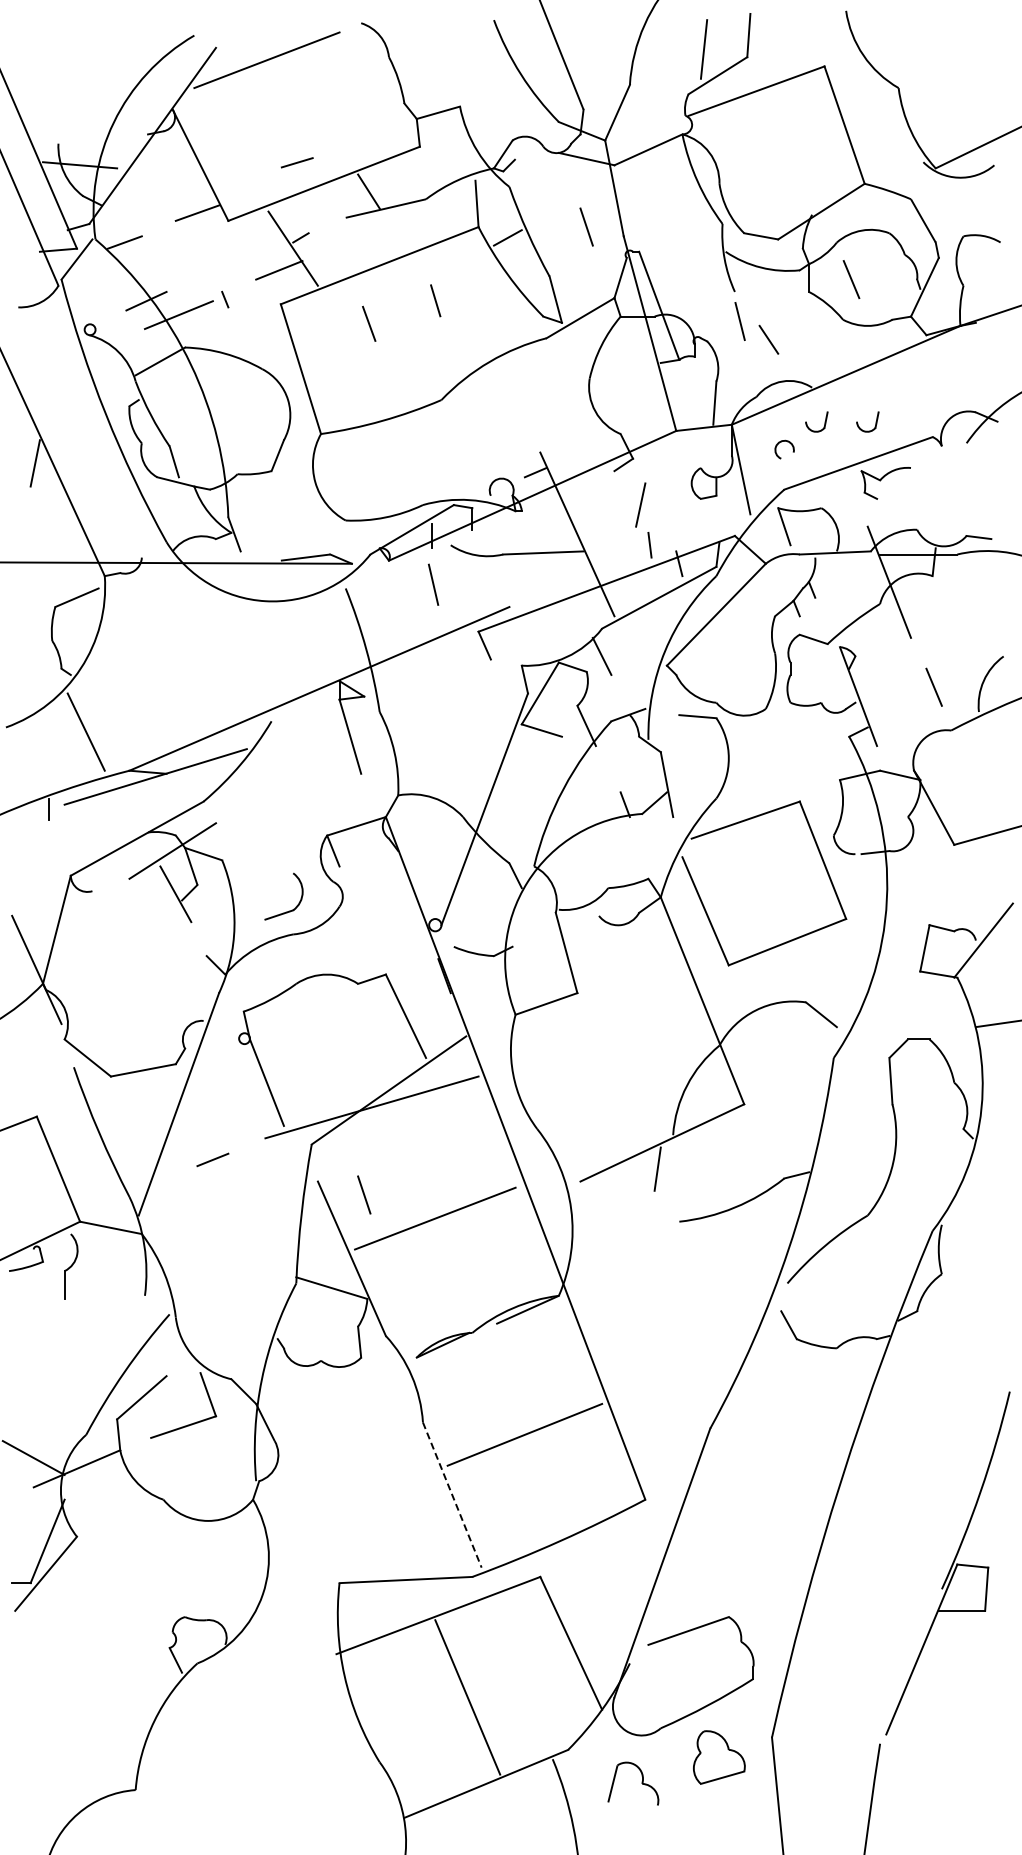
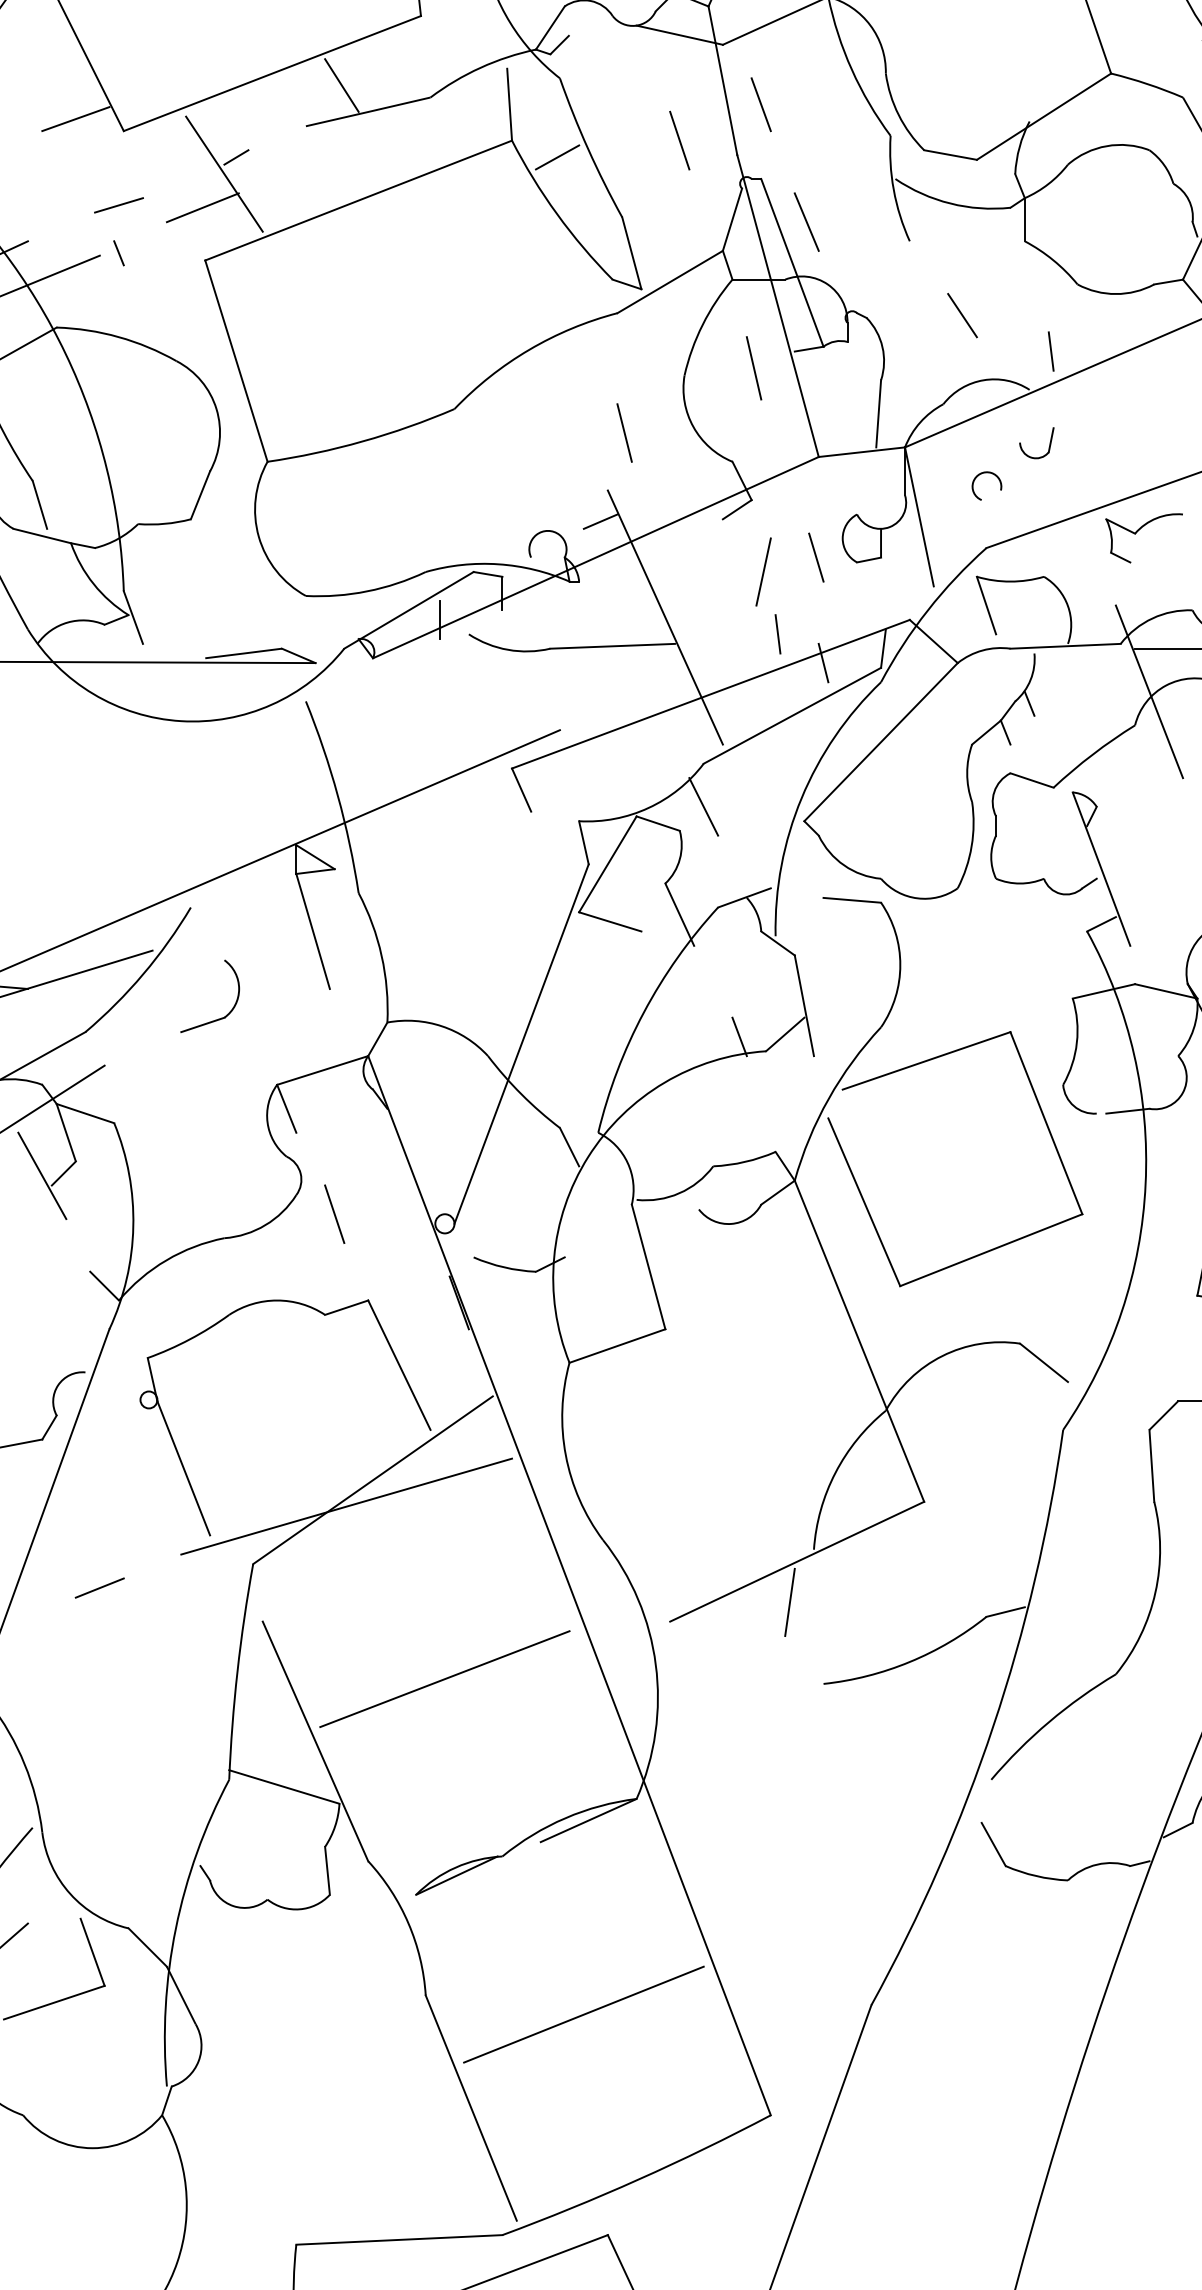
line: (296, 162) -> (117, 204), moved
line: (851, 279) -> (806, 221), moved
line: (435, 300) -> (816, 557), moved
line: (739, 321) -> (623, 433), moved
line: (369, 323) -> (761, 104), moved
line: (825, 362) -> (1050, 350), added
part: (875, 421) -> (1127, 442), removed
line: (433, 584) -> (753, 367), moved
part: (289, 910) -> (218, 1017), moved
line: (364, 1194) -> (335, 1213), moved
line: (452, 1495) -> (471, 2108), dashed -> solid

